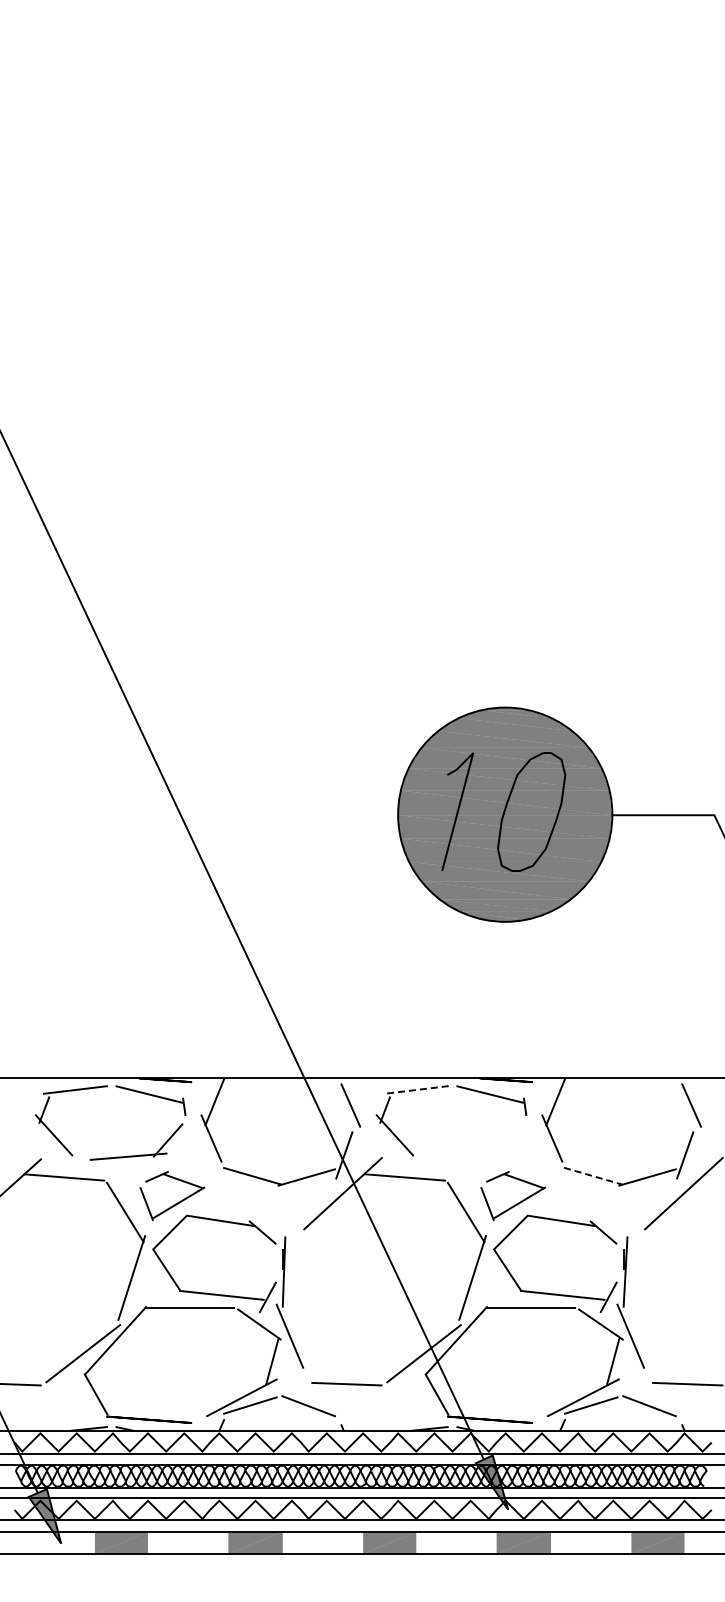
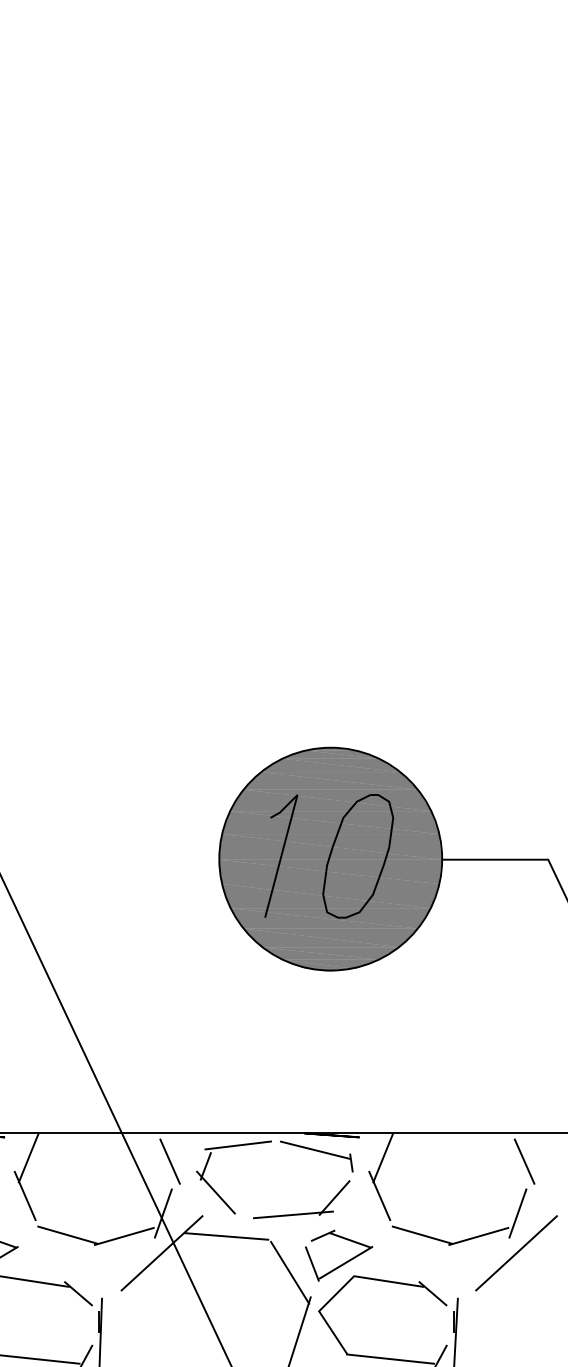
line: (416, 1090) -> (238, 1146), dashed -> solid
part: (480, 1154) -> (305, 1212), added
line: (593, 1176) -> (422, 1235), dashed -> solid

